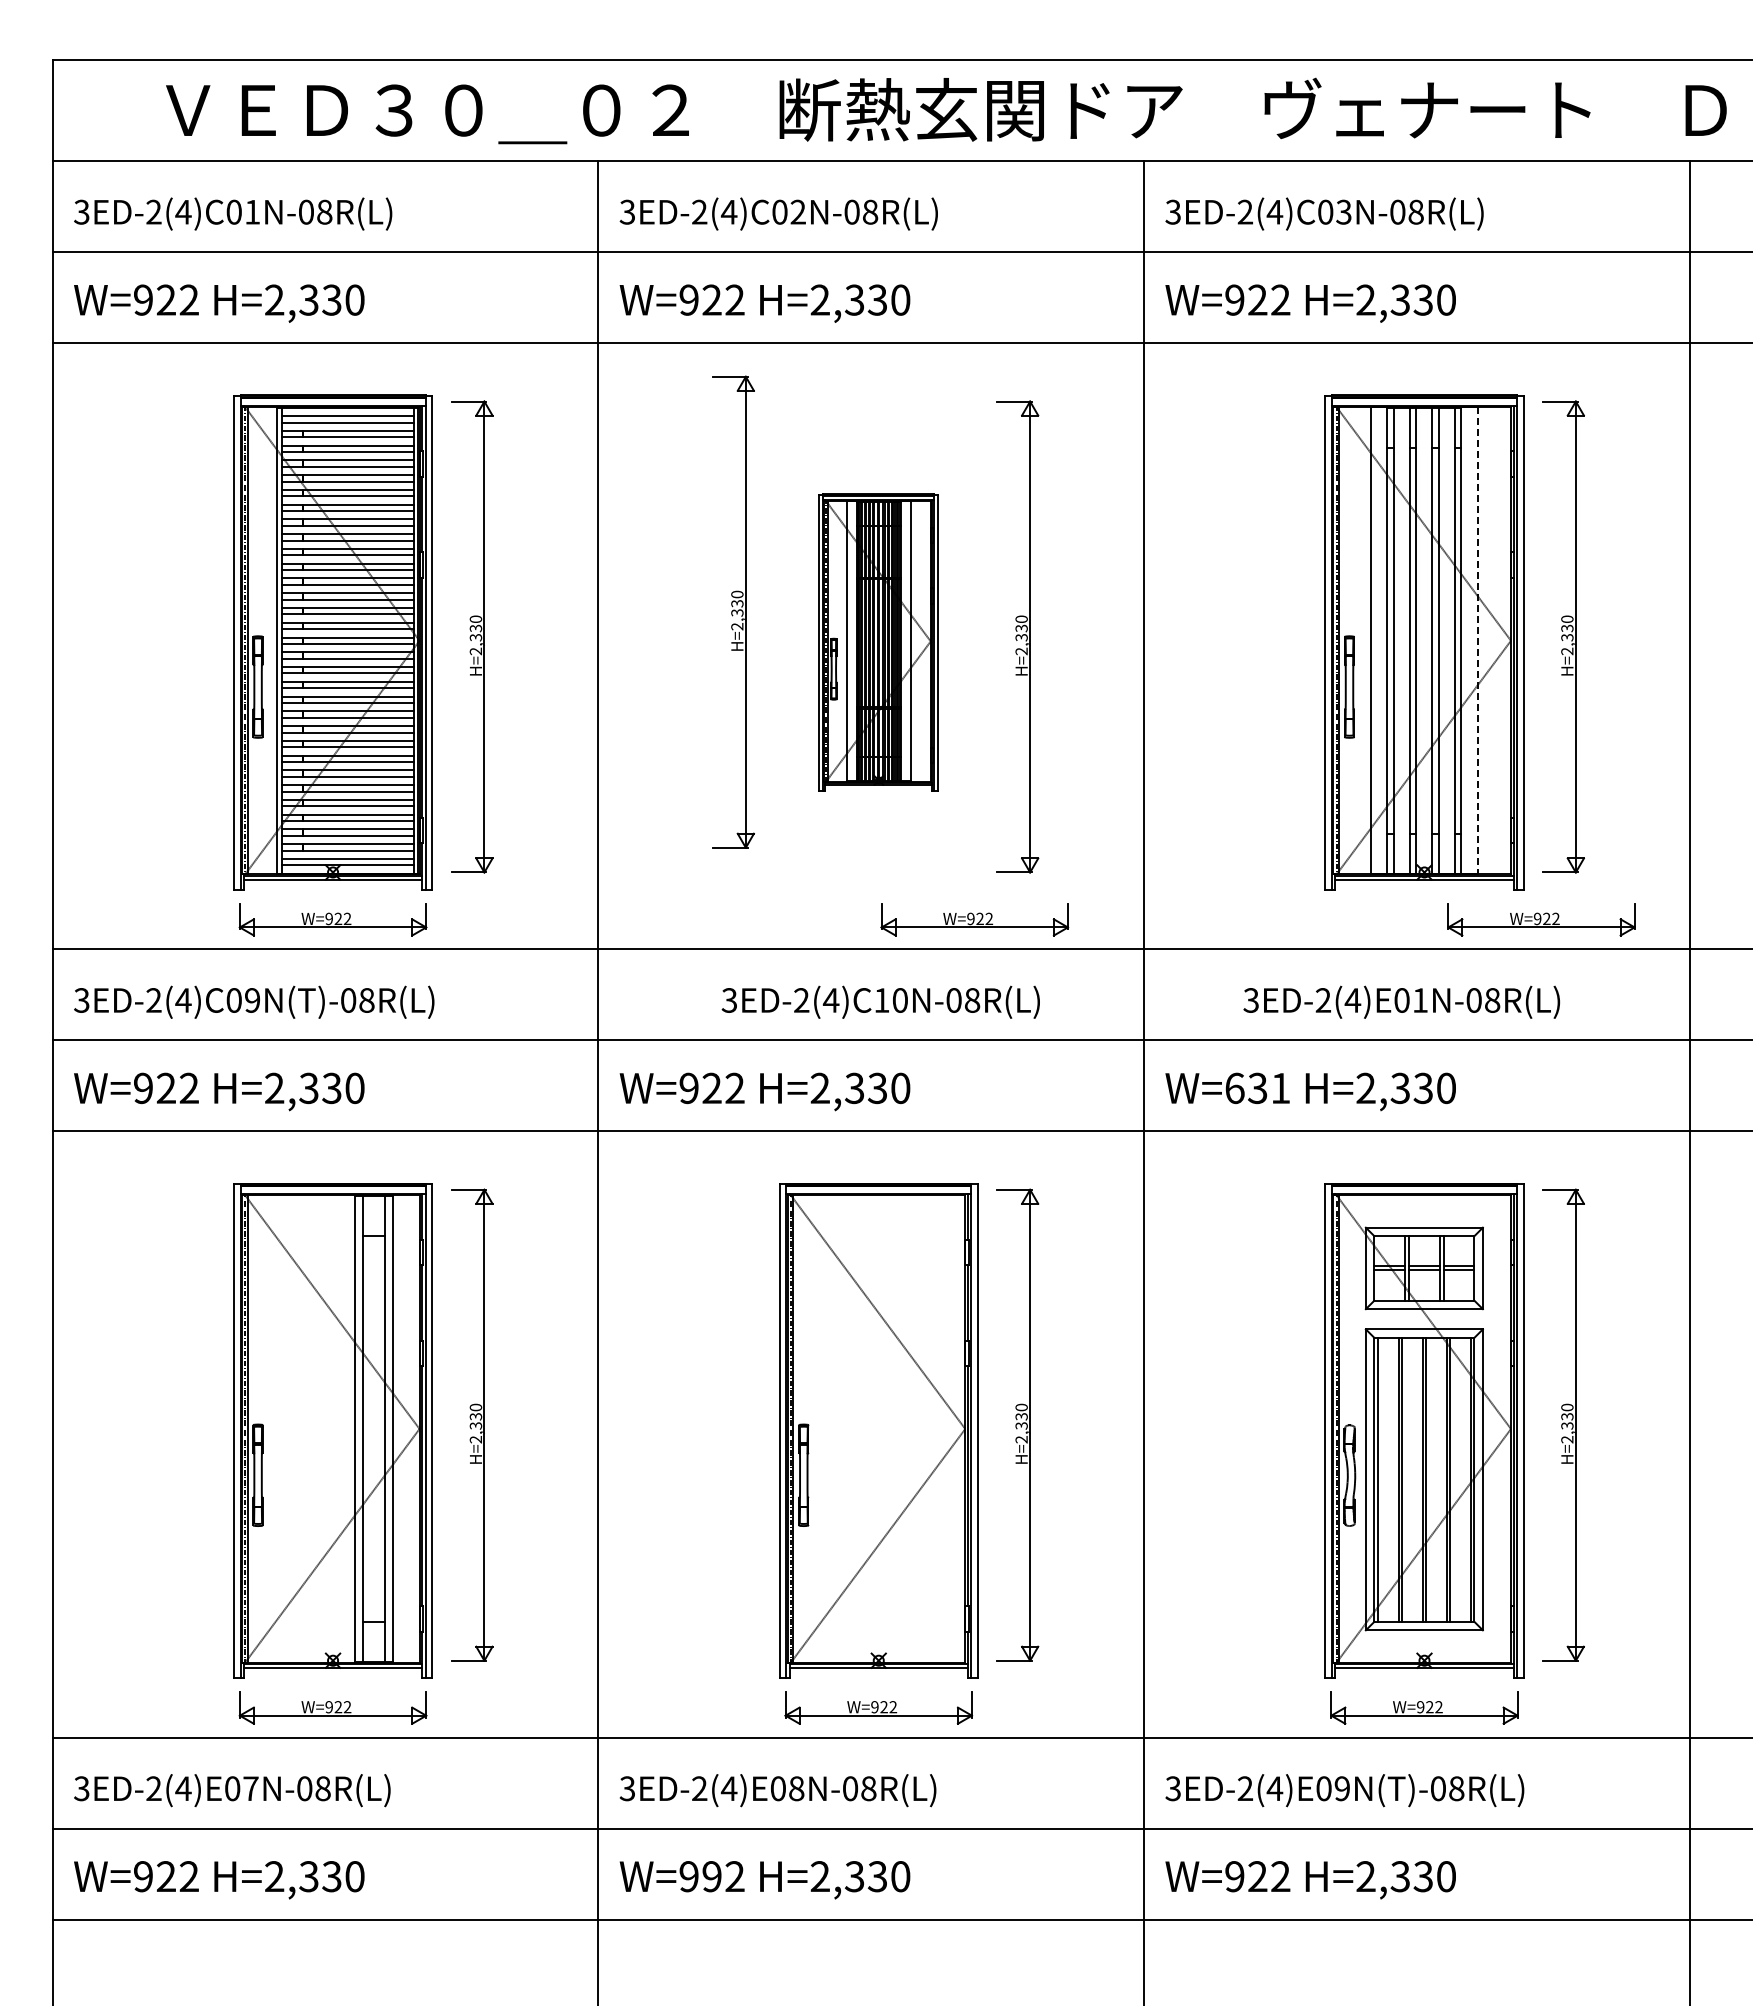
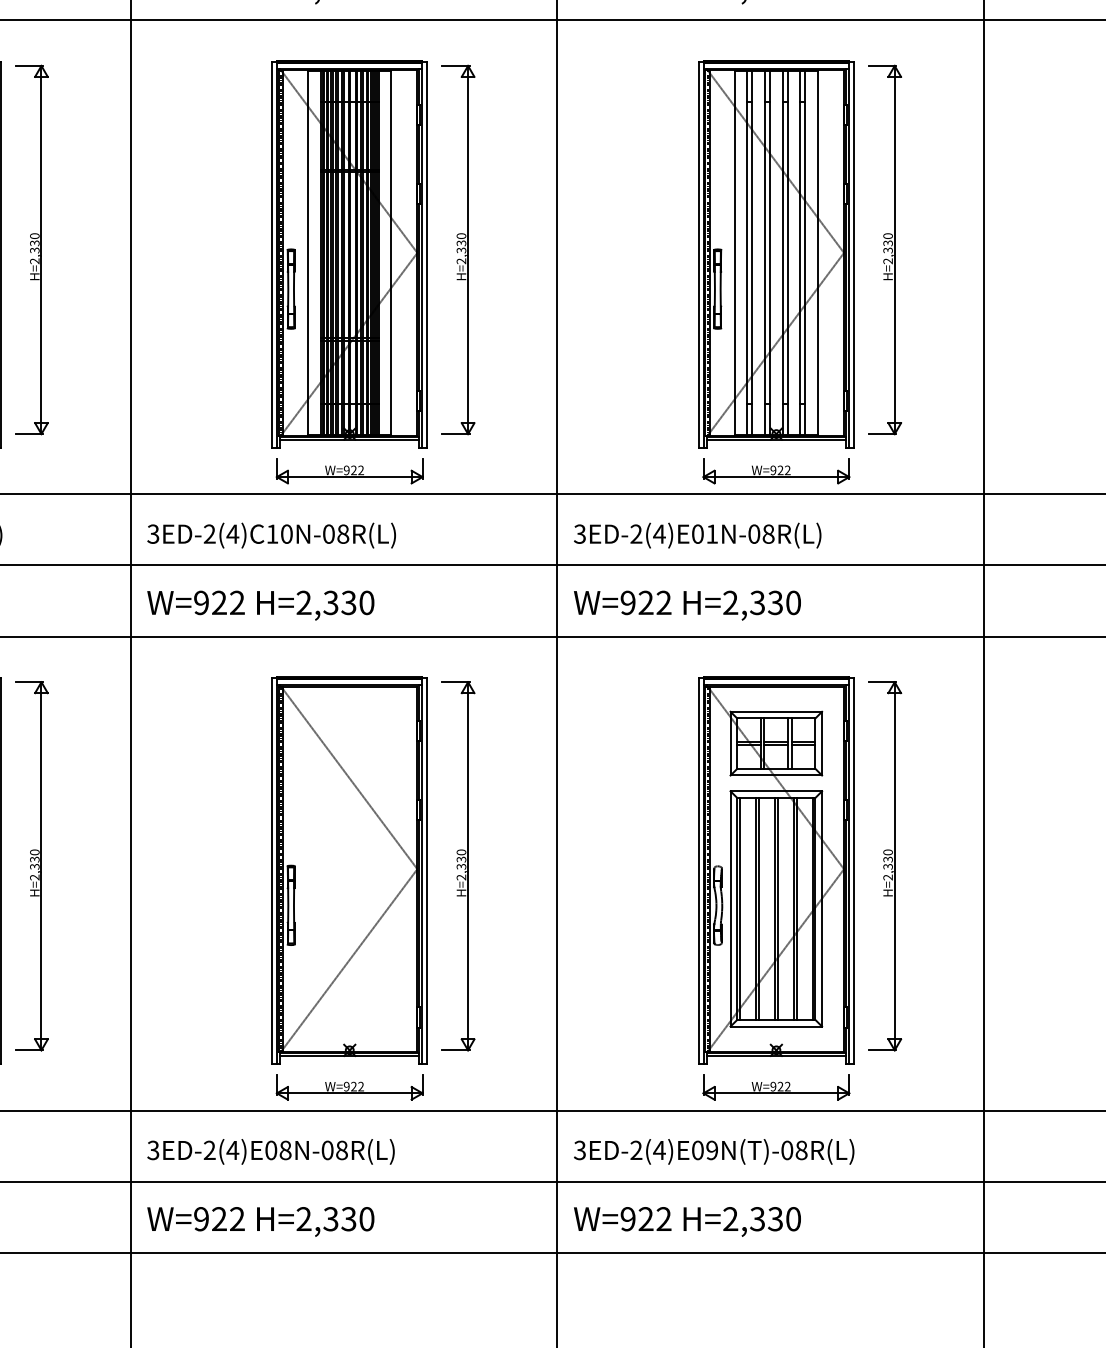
part: (733, 611) -> (236, 230), removed
line: (1477, 640) -> (817, 252), dashed -> solid
part: (878, 642) -> (349, 254), size x1.67
part: (974, 919) -> (349, 470), moved
part: (1541, 919) -> (776, 470), moved
text: (880, 1001) -> (271, 534), moved
text: (1401, 1001) -> (697, 534), moved
text: (1257, 1088) -> (645, 602), W=631 -> W=922
text: (711, 1876) -> (218, 1219), W=992 -> W=922

